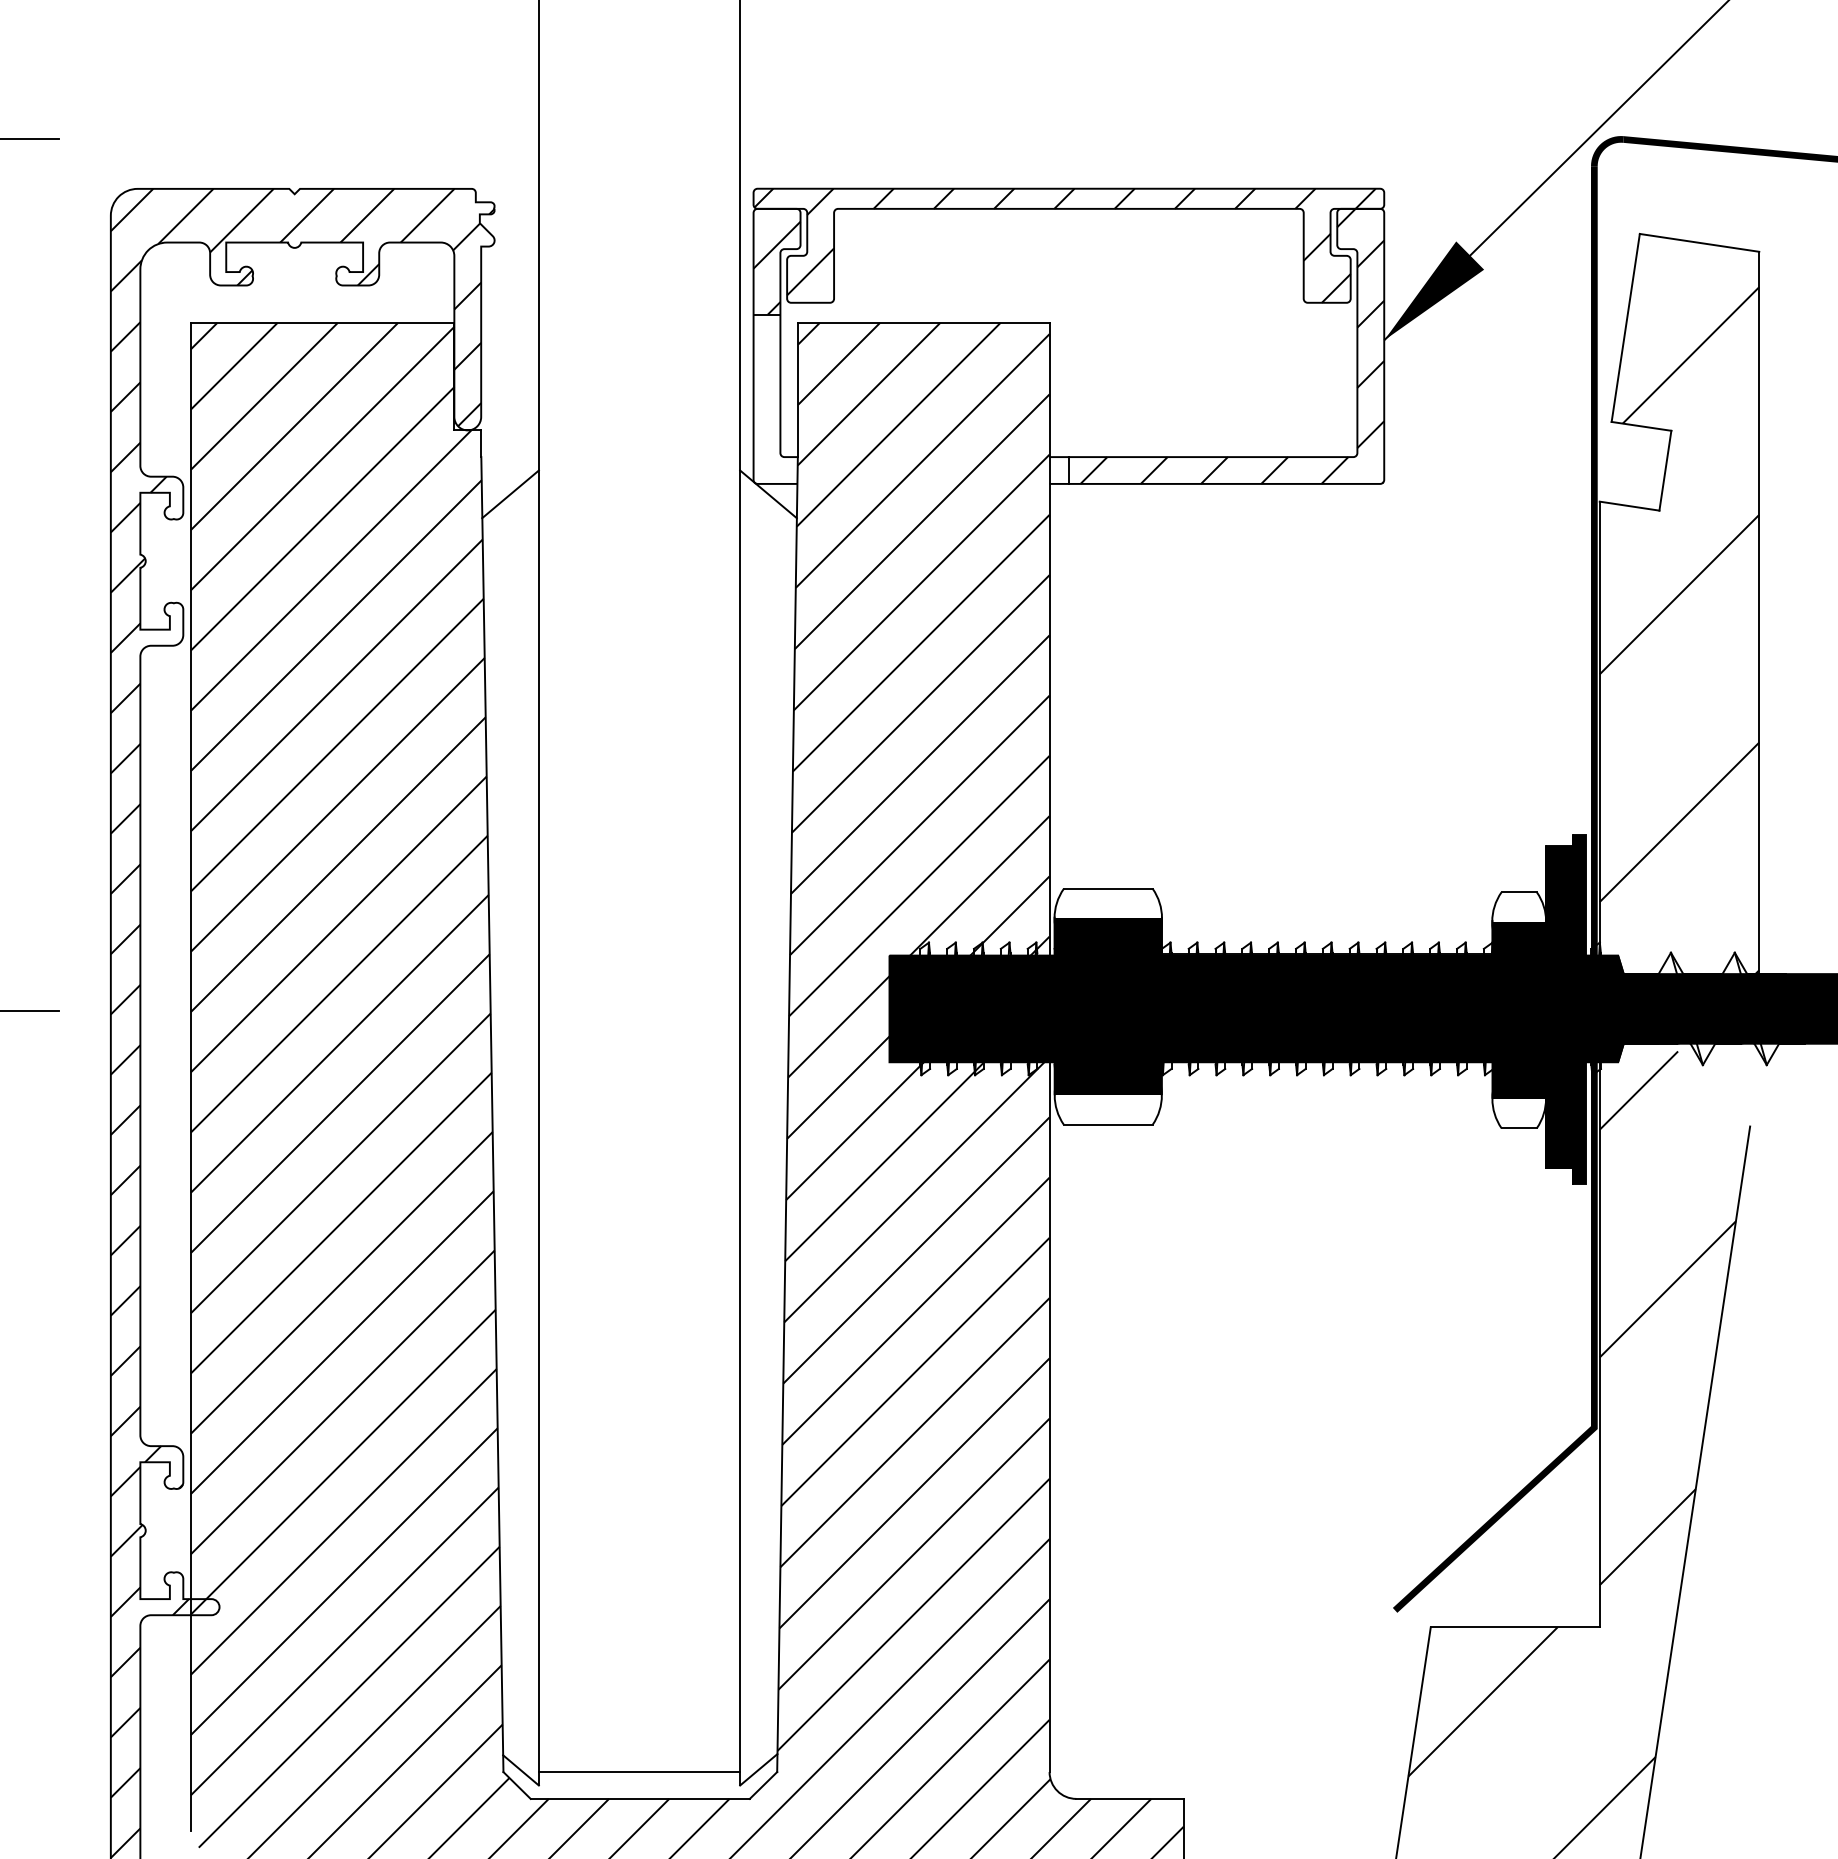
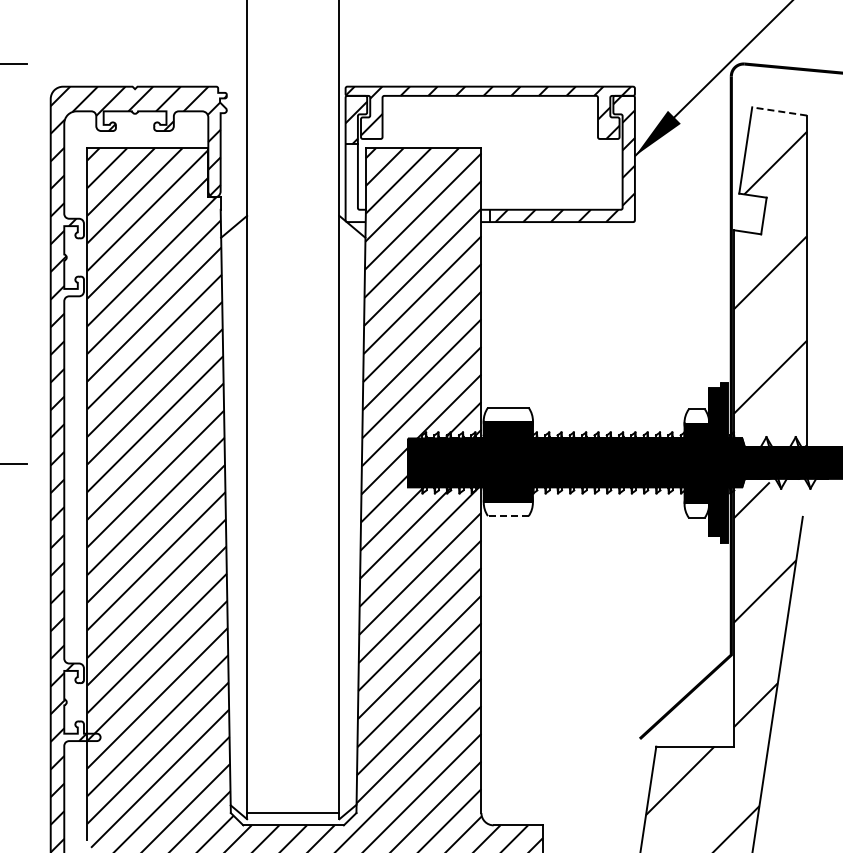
line: (1699, 242) -> (779, 111), solid -> dashed
line: (1106, 1125) -> (507, 516), solid -> dashed

